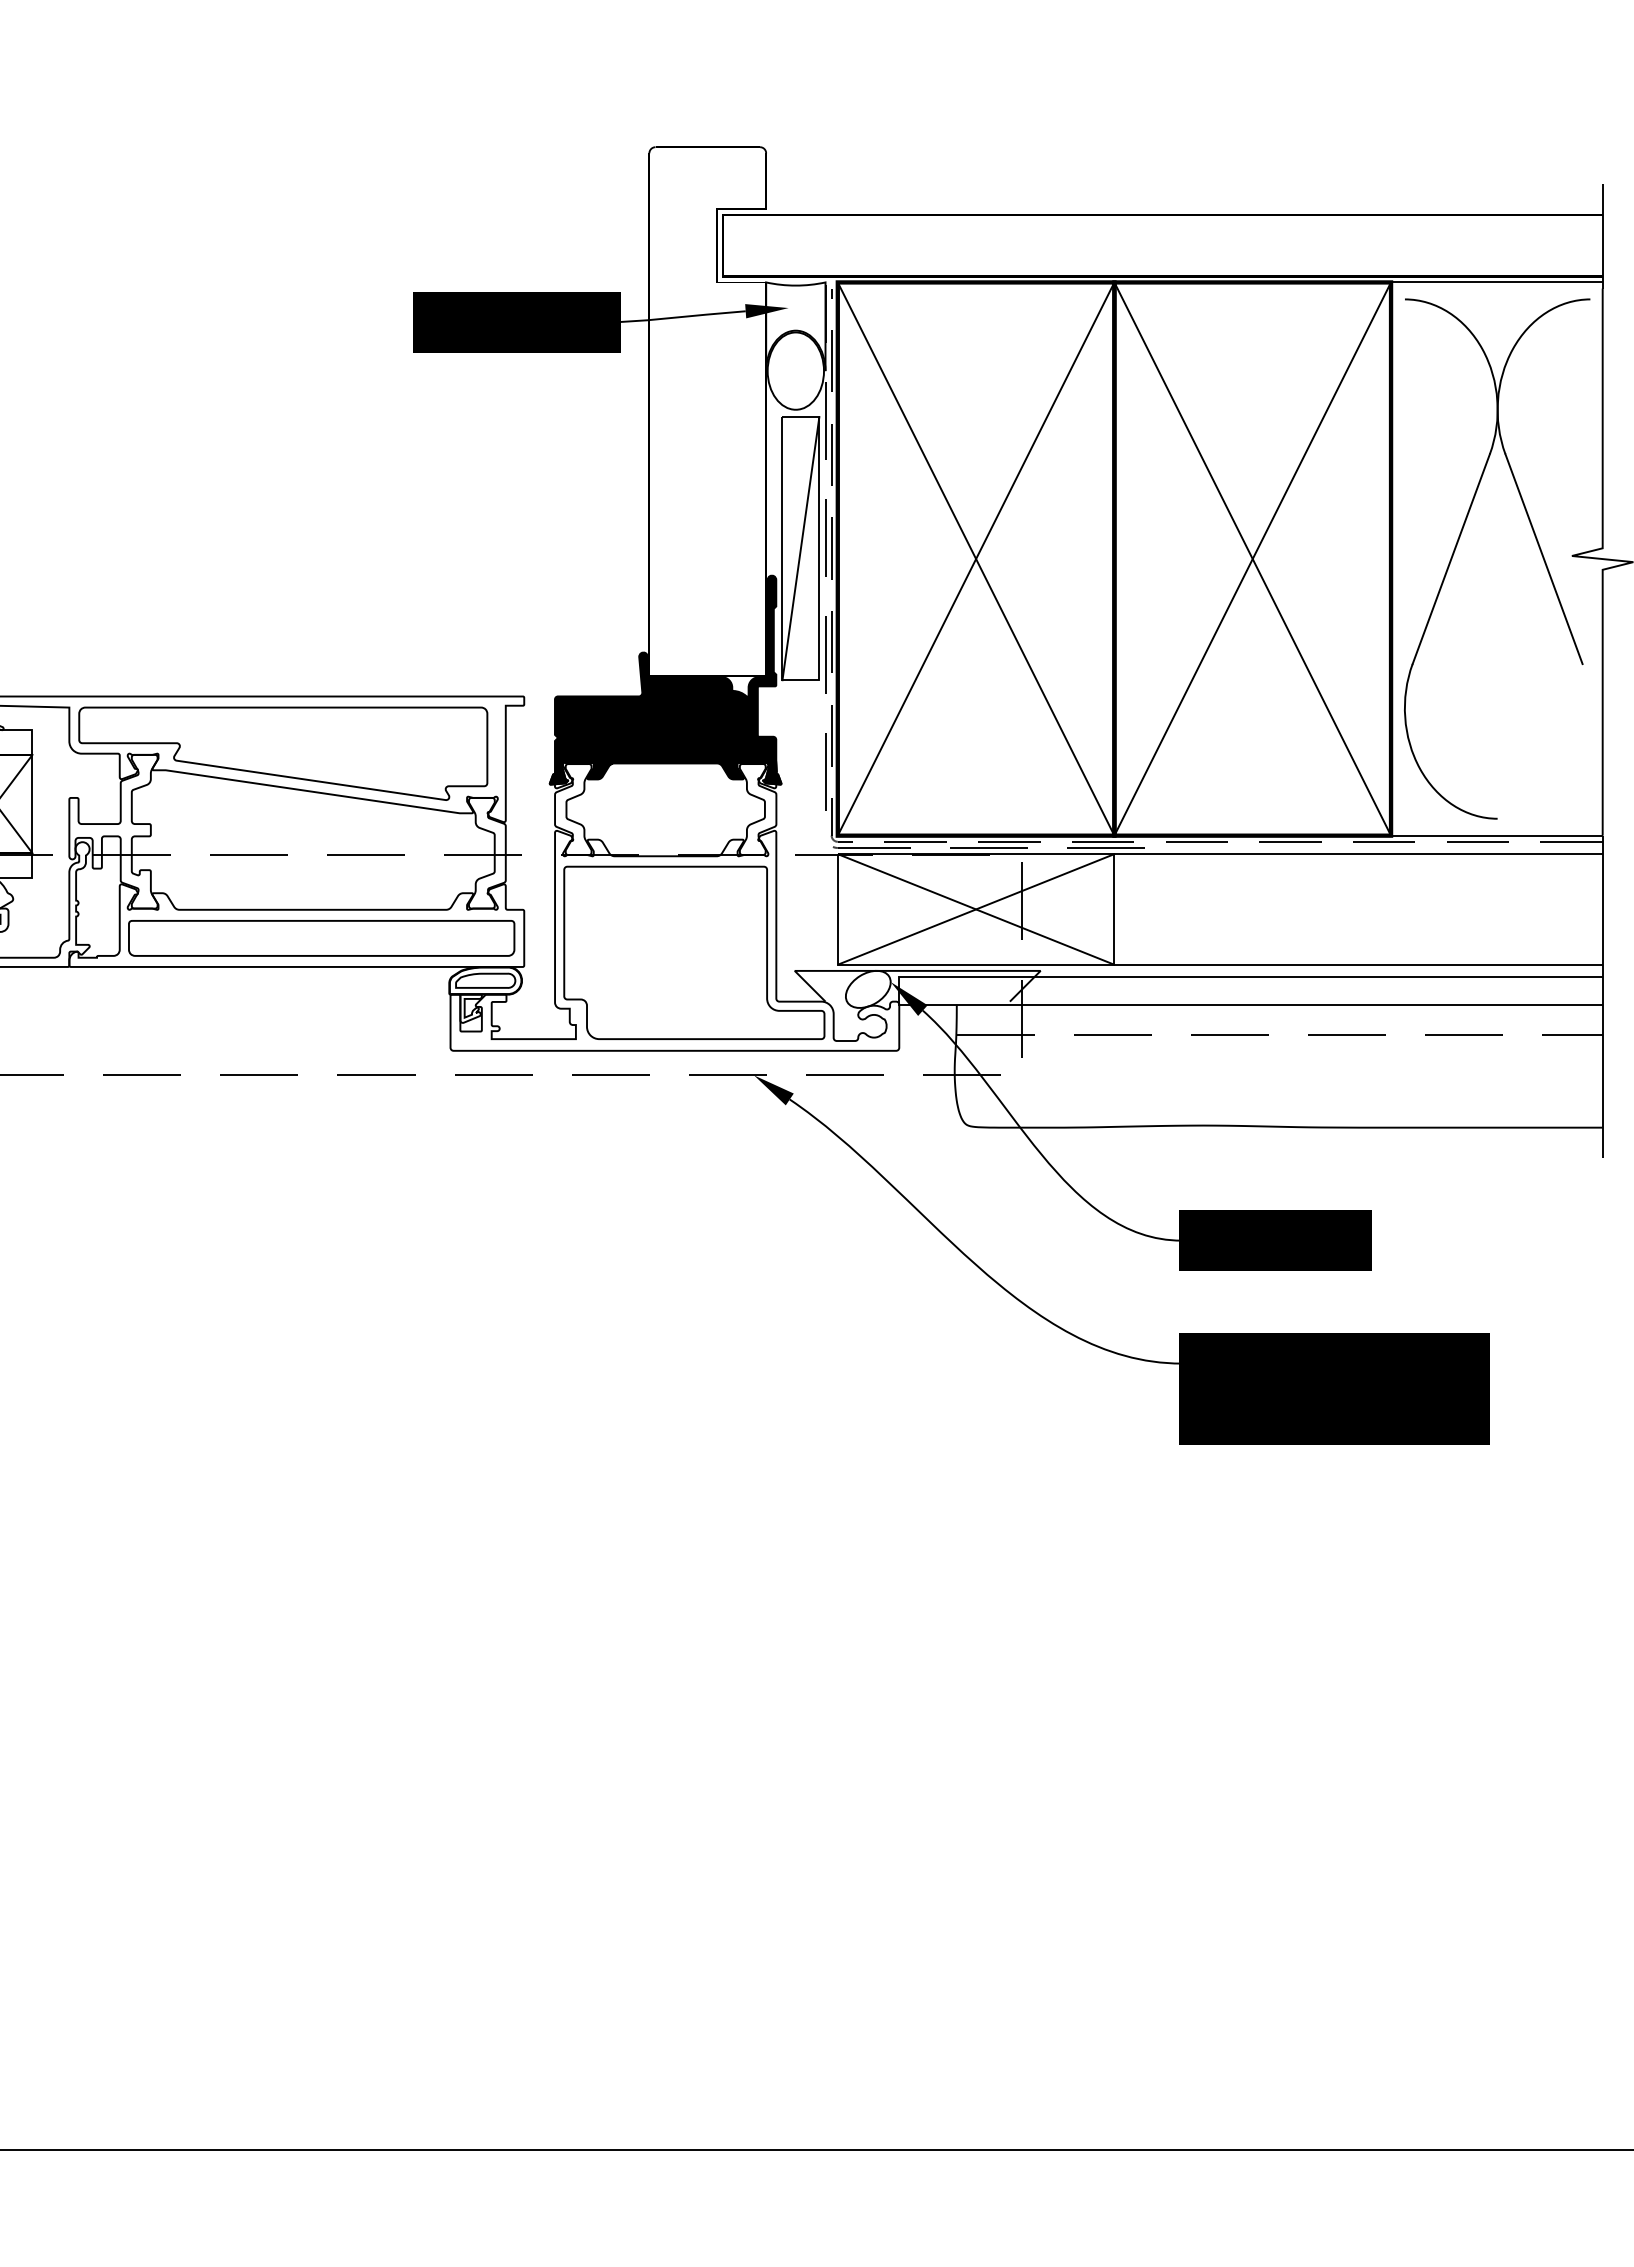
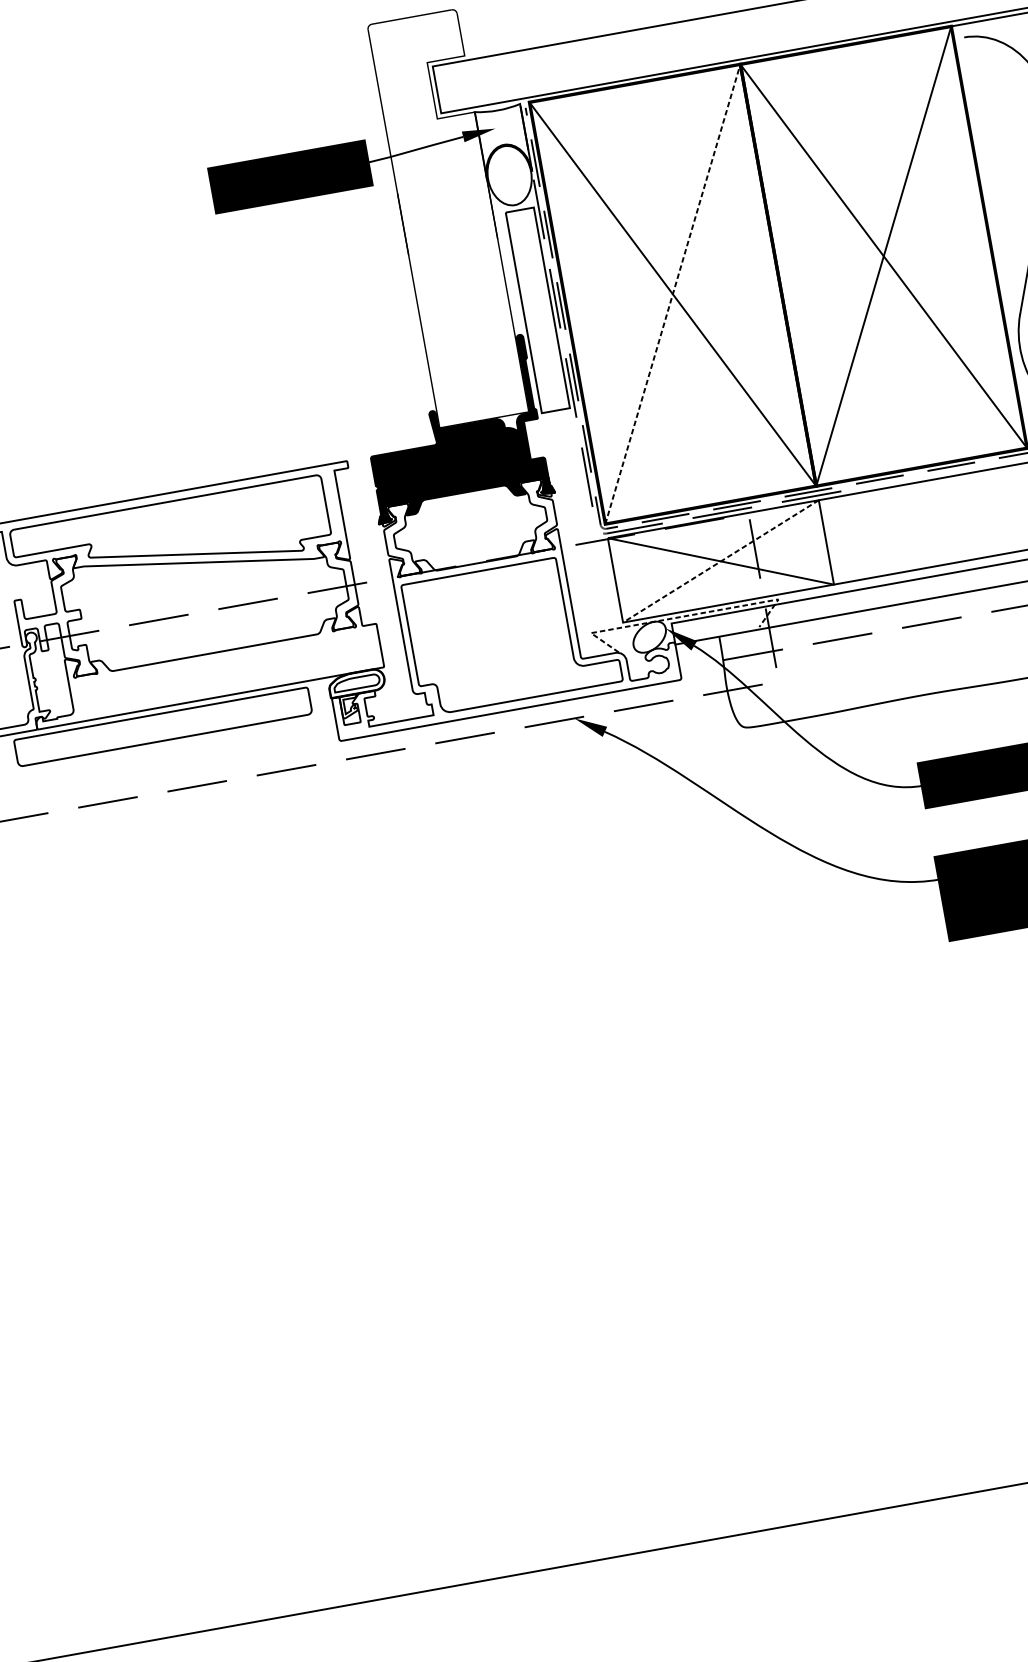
line: (800, 548) -> (537, 310), removed
line: (976, 558) -> (673, 293), solid -> dashed
line: (976, 909) -> (721, 561), solid -> dashed
part: (321, 938) -> (163, 727), moved
line: (917, 970) -> (684, 616), solid -> dashed

